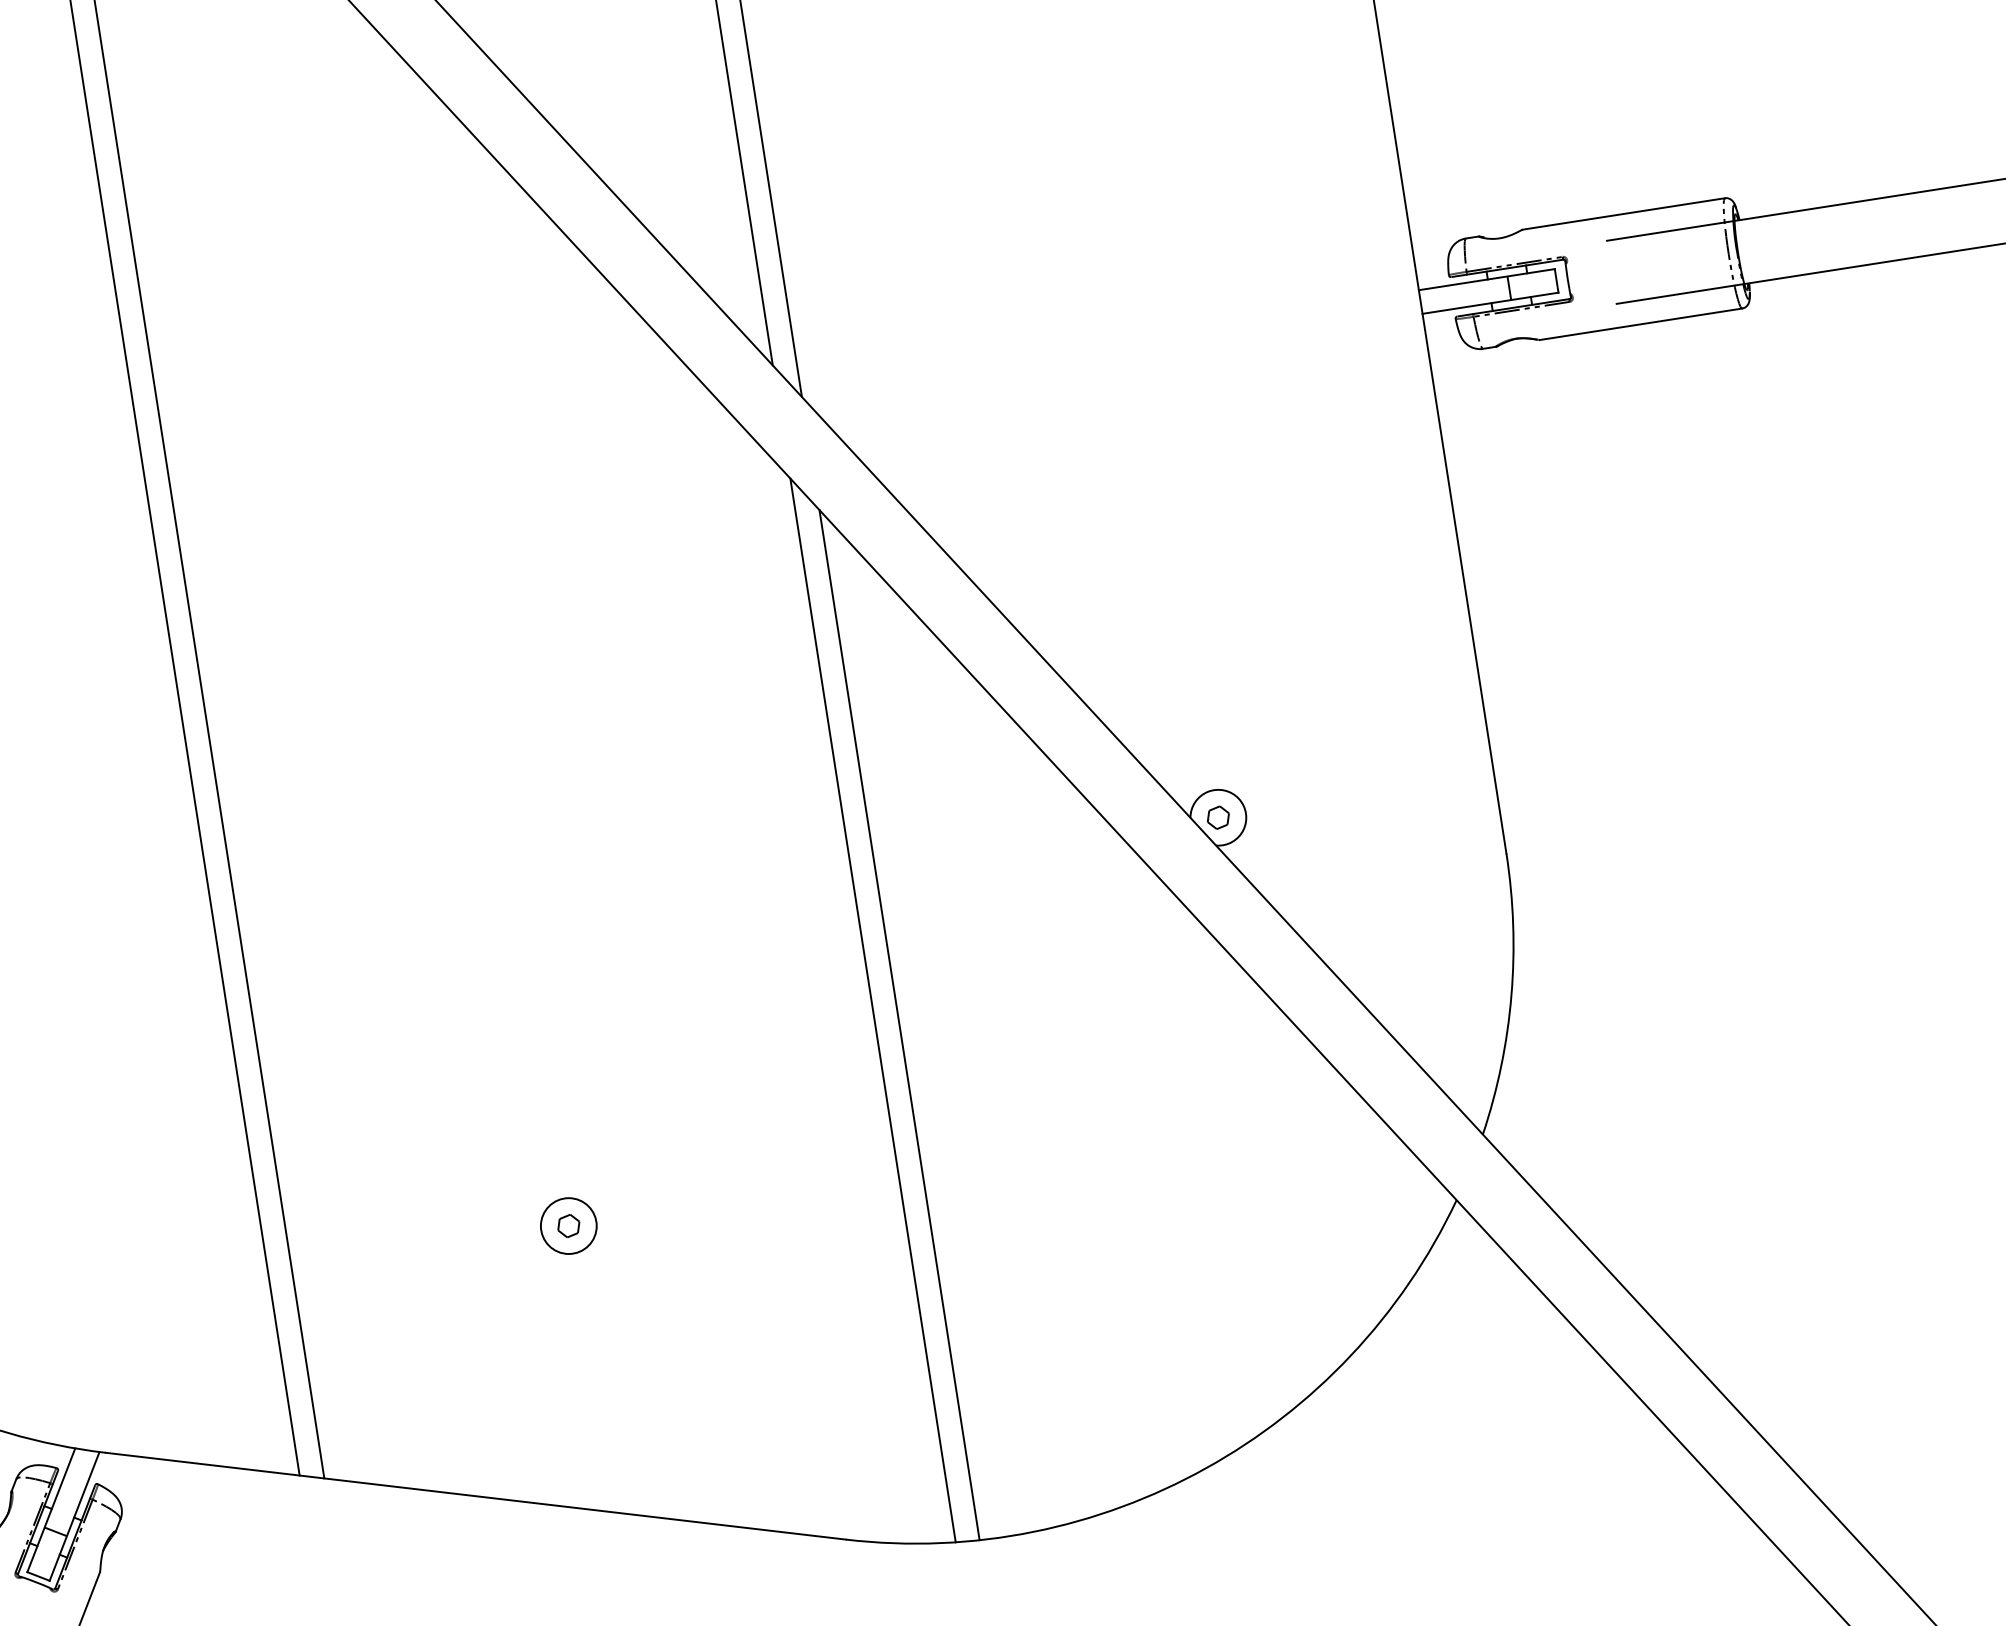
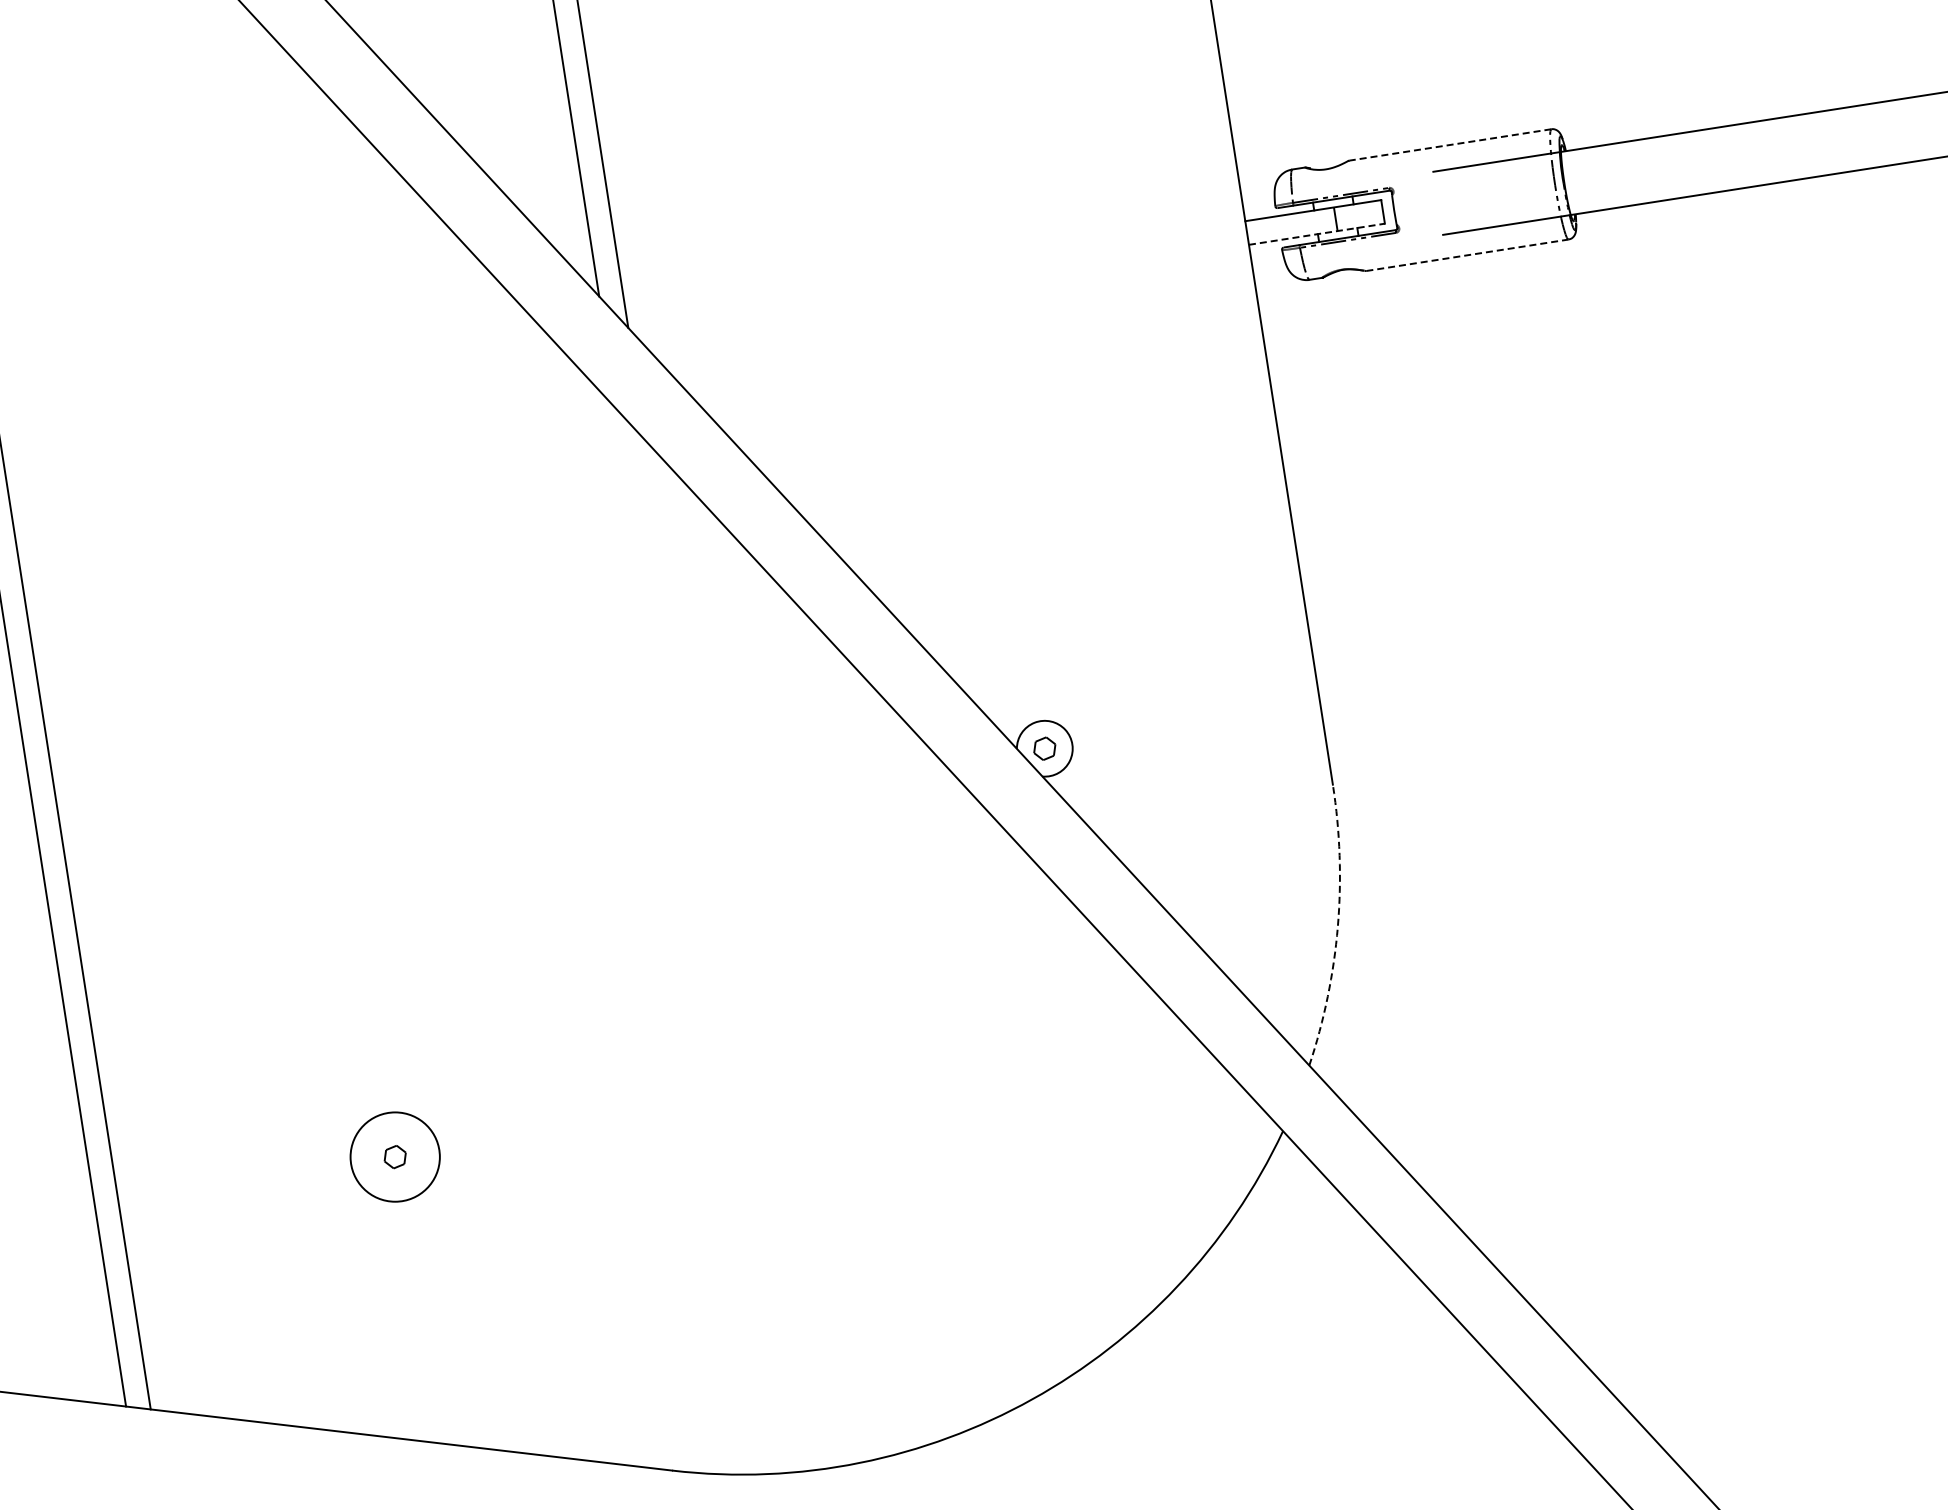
line: (1623, 214) -> (1449, 145), solid -> dashed
line: (1490, 303) -> (1316, 234), solid -> dashed
line: (1641, 324) -> (1467, 255), solid -> dashed
arc: (1511, 995) -> (1337, 926), solid -> dashed
line: (872, 1010) -> (698, 941), removed
line: (899, 1025) -> (725, 956), removed
circle: (568, 1225) -> (394, 1156), size x1.6

